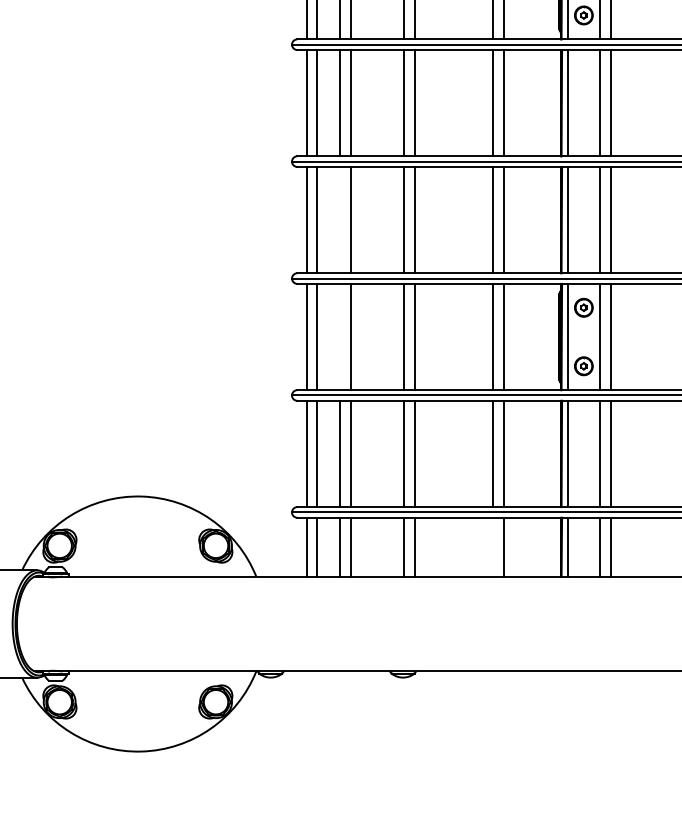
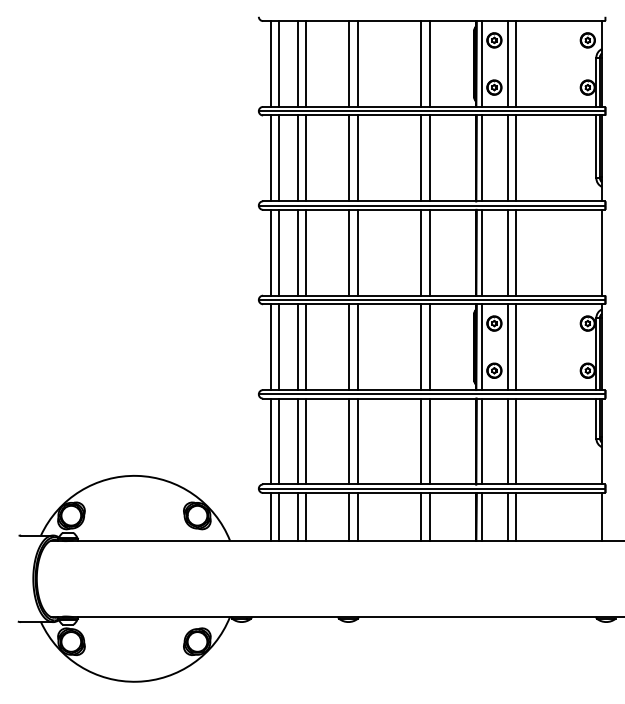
line: (339, 219) -> (297, 252), added
line: (339, 337) -> (297, 347), added
line: (493, 546) -> (421, 516), added

